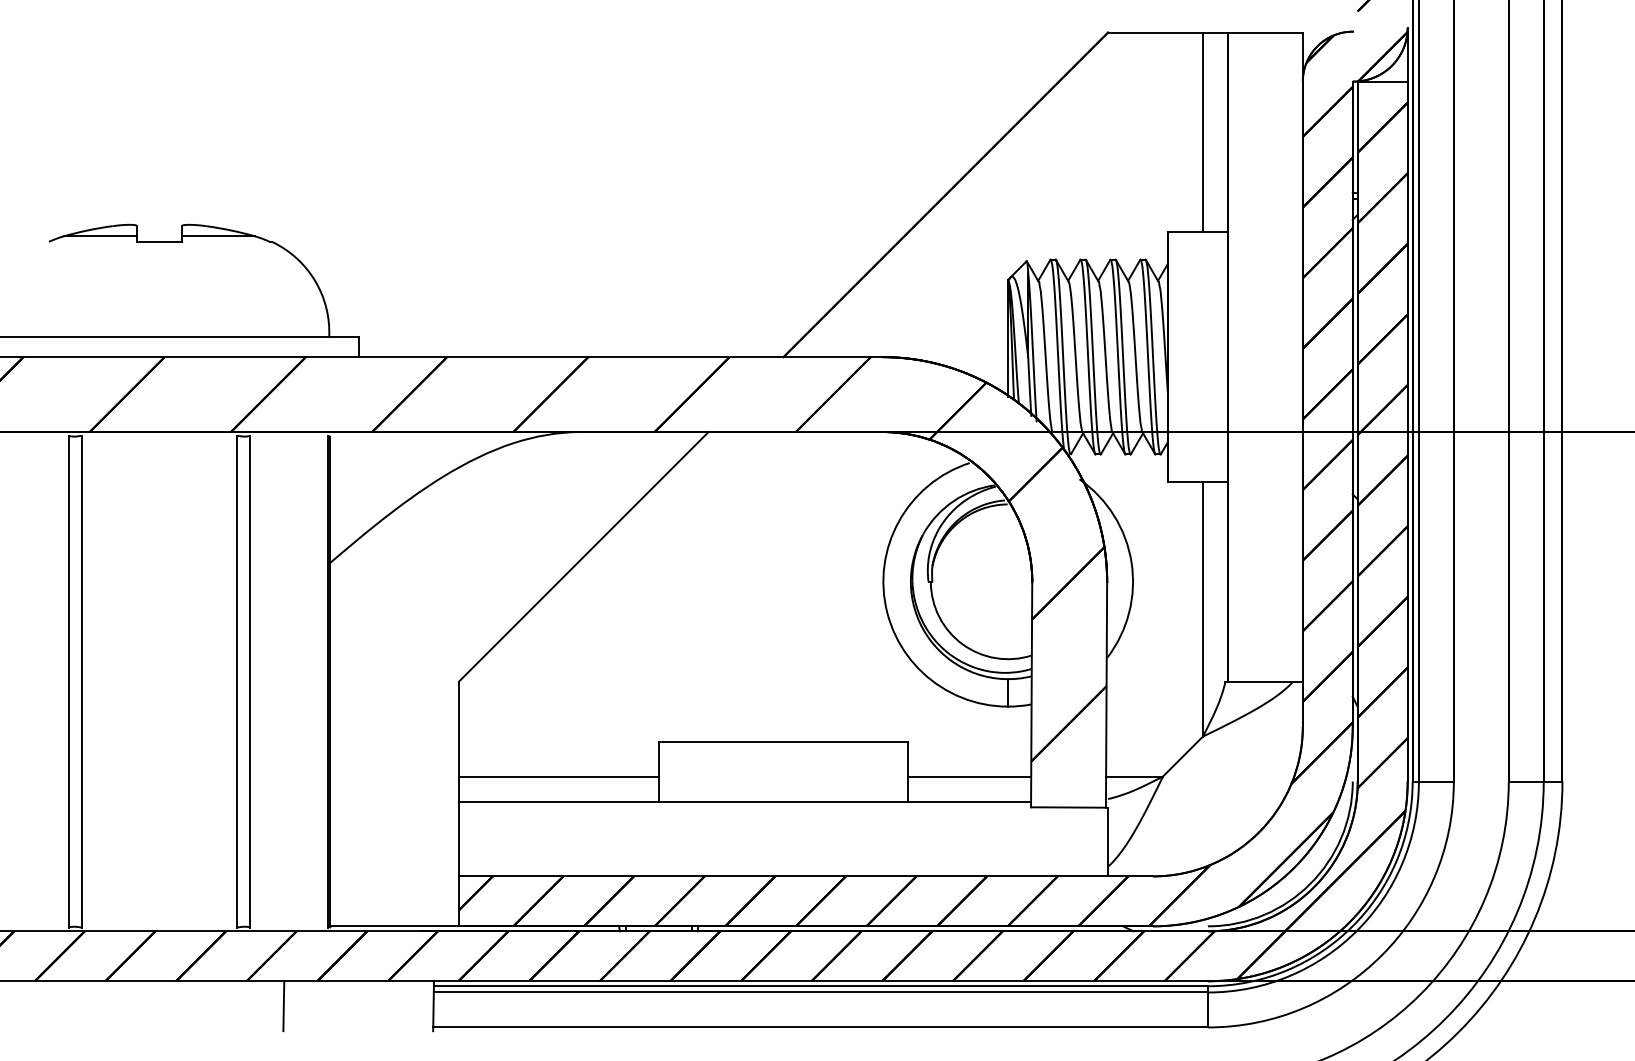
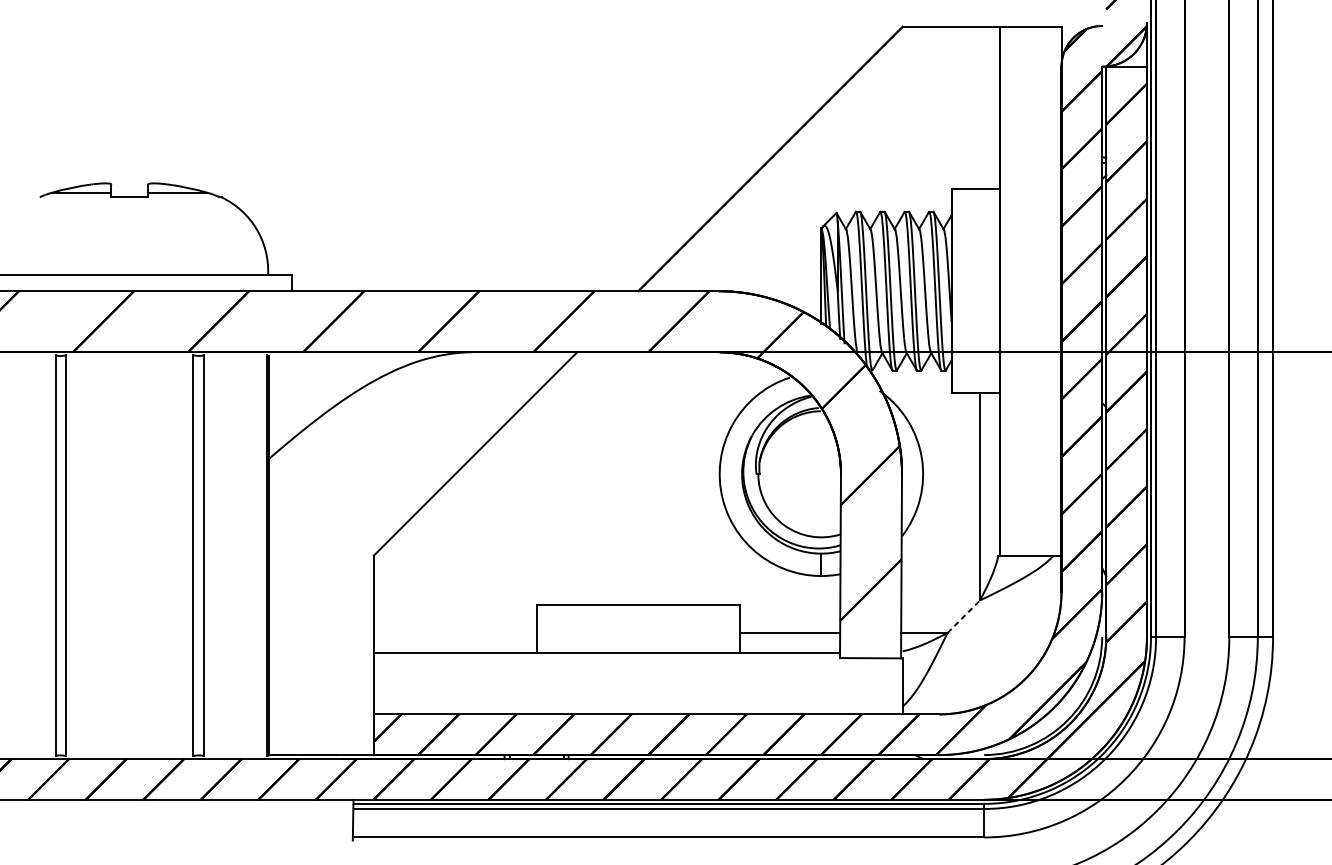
line: (1202, 132) -> (979, 108), removed
line: (1183, 756) -> (964, 616), solid -> dashed
line: (558, 776) -> (454, 632), removed
line: (283, 1006) -> (230, 820), removed

